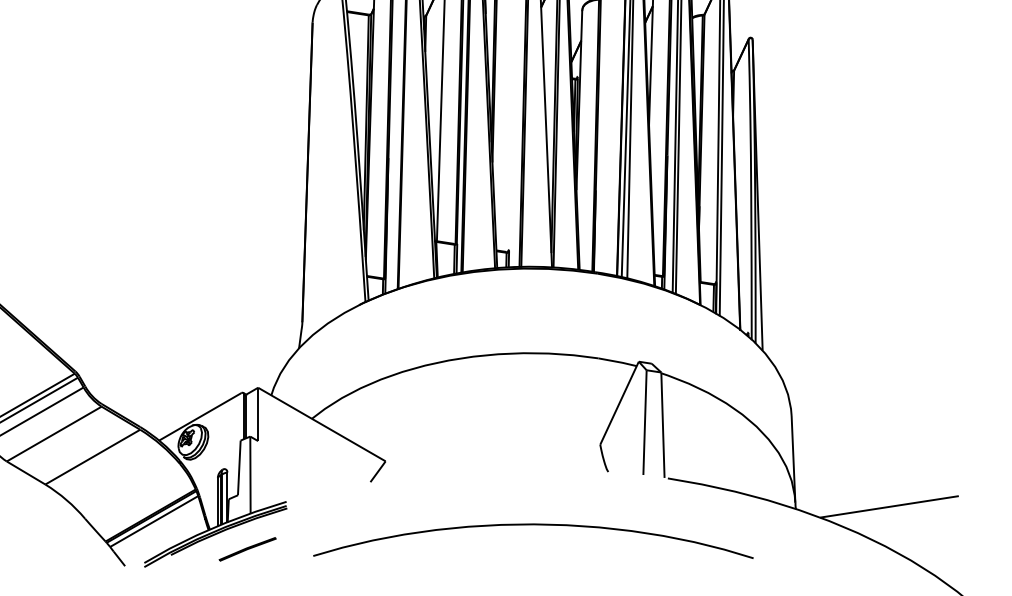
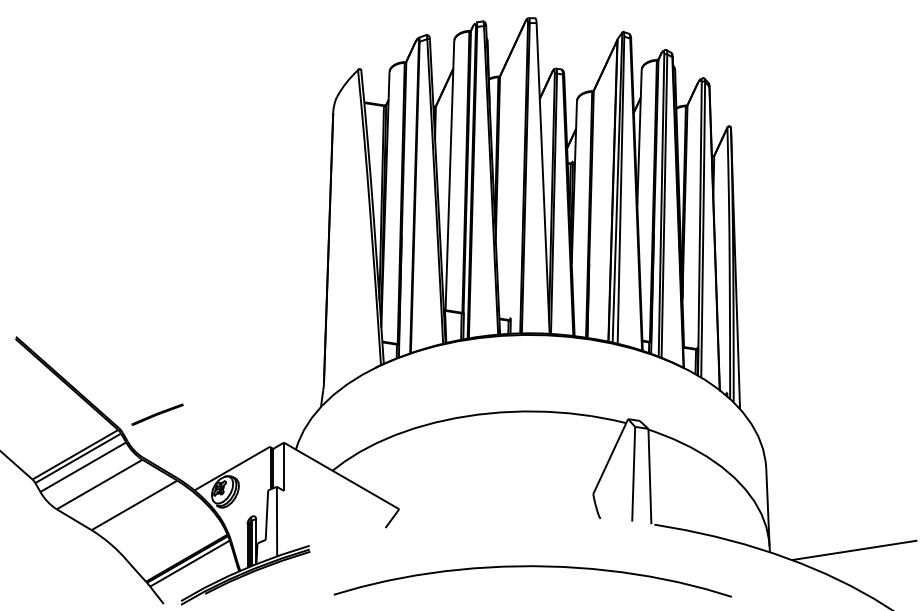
line: (247, 549) -> (157, 414), moved

